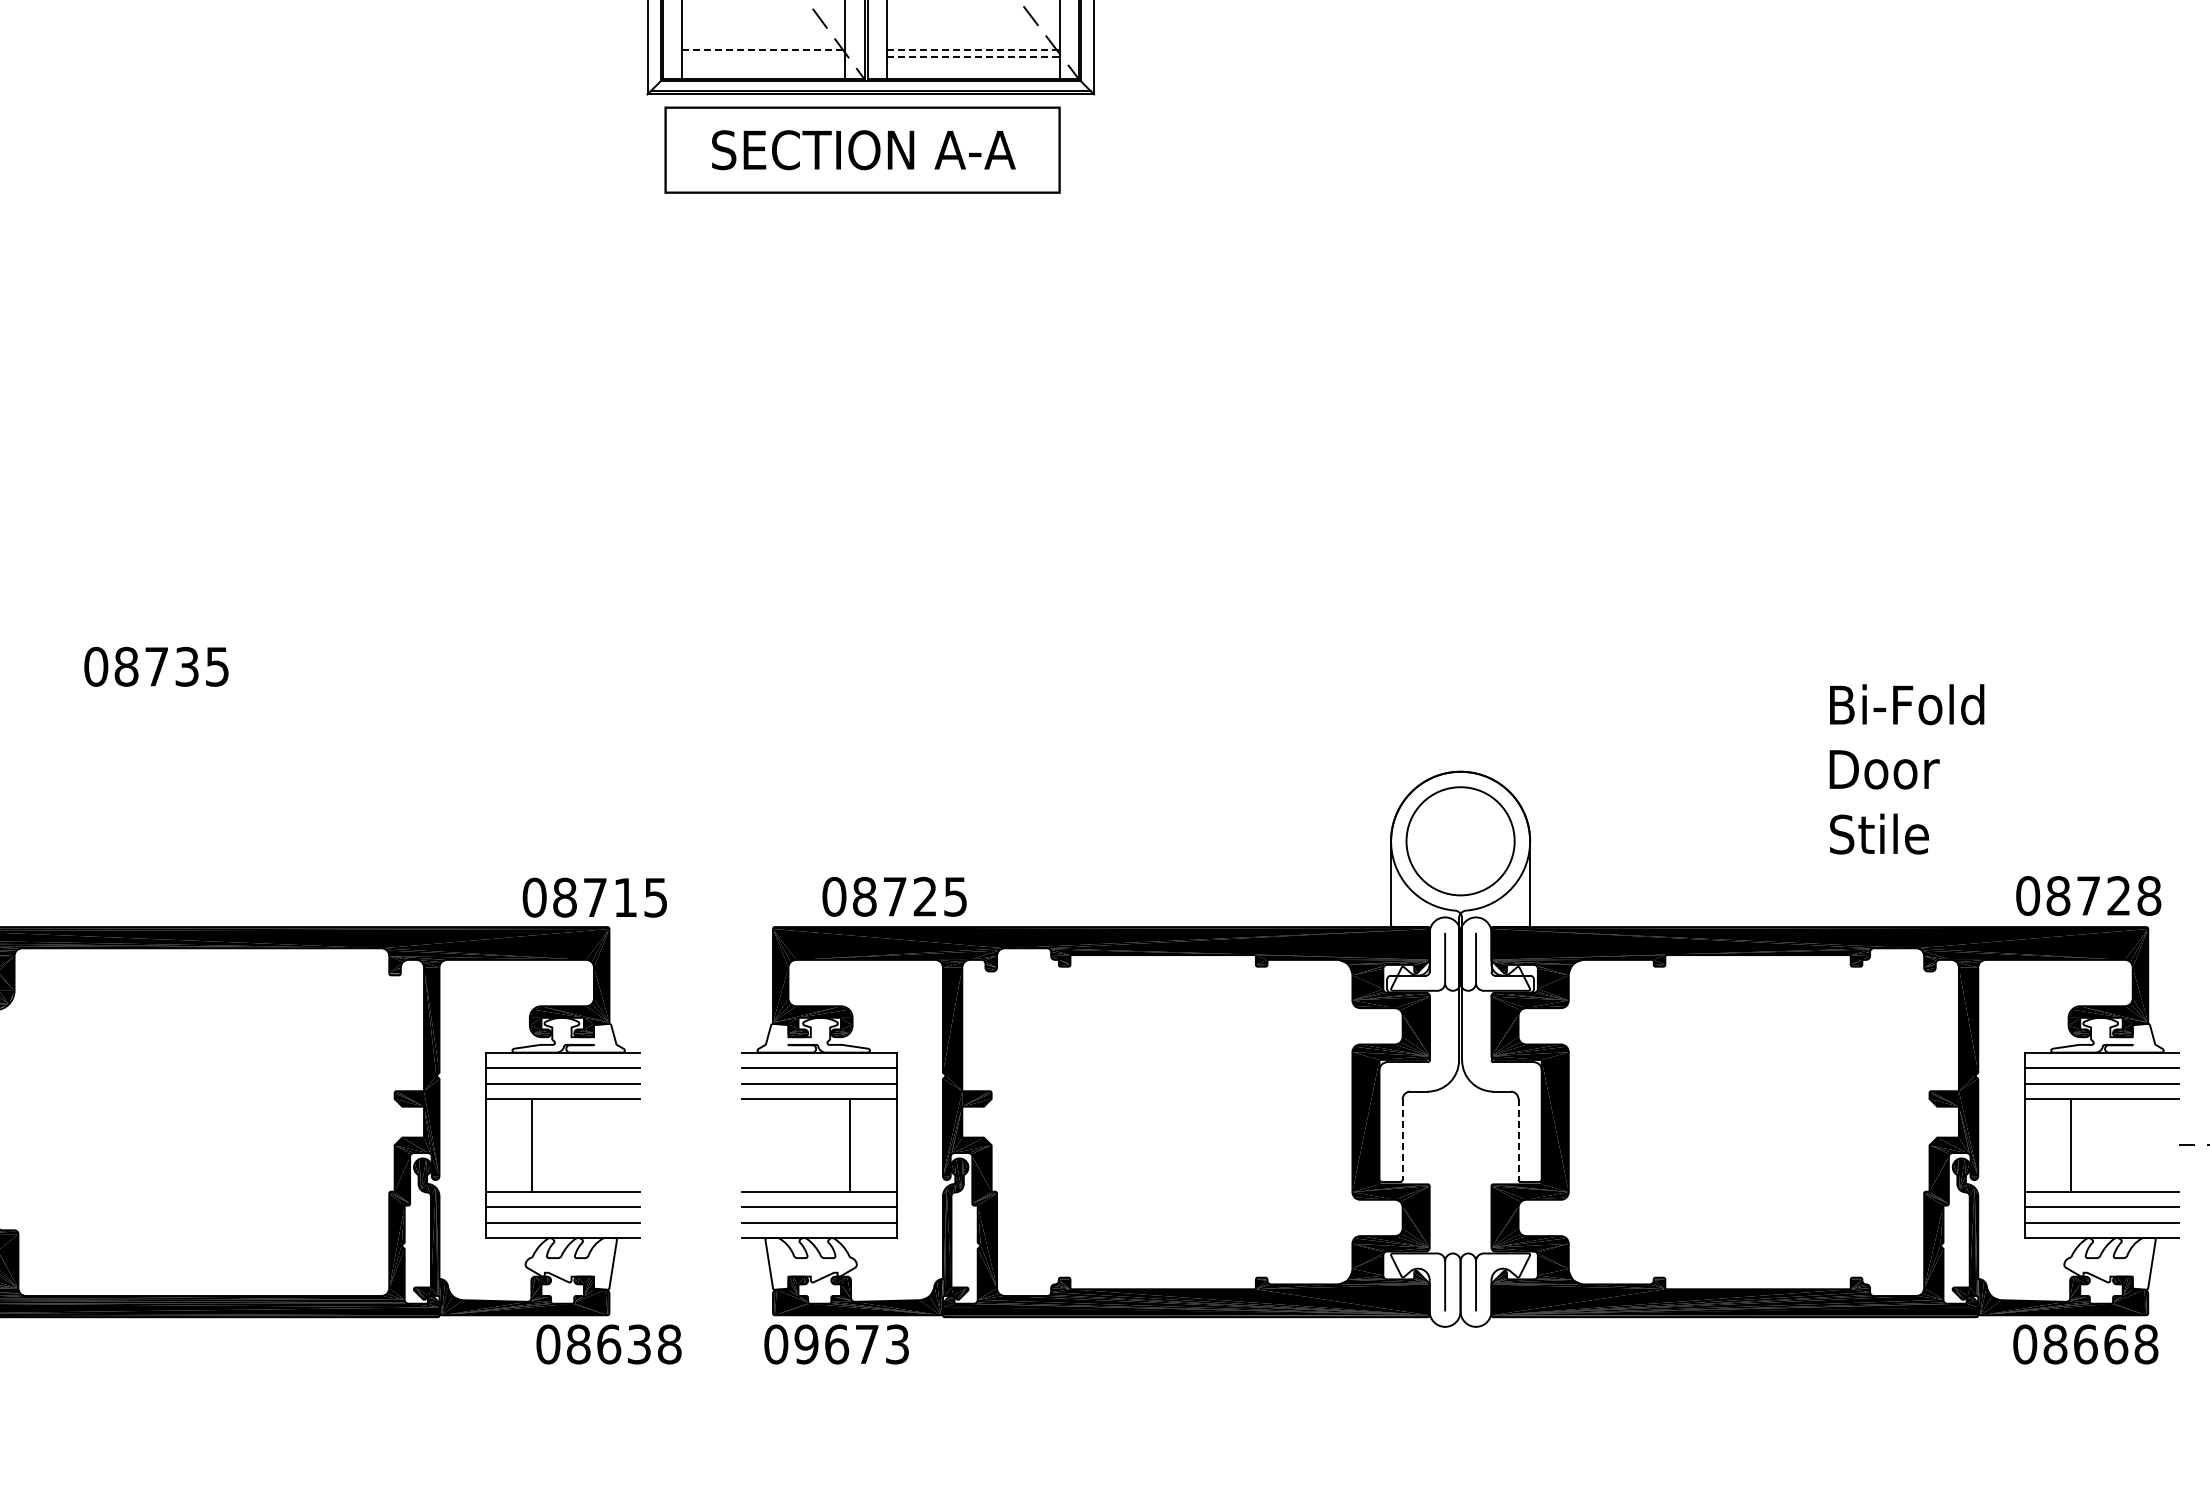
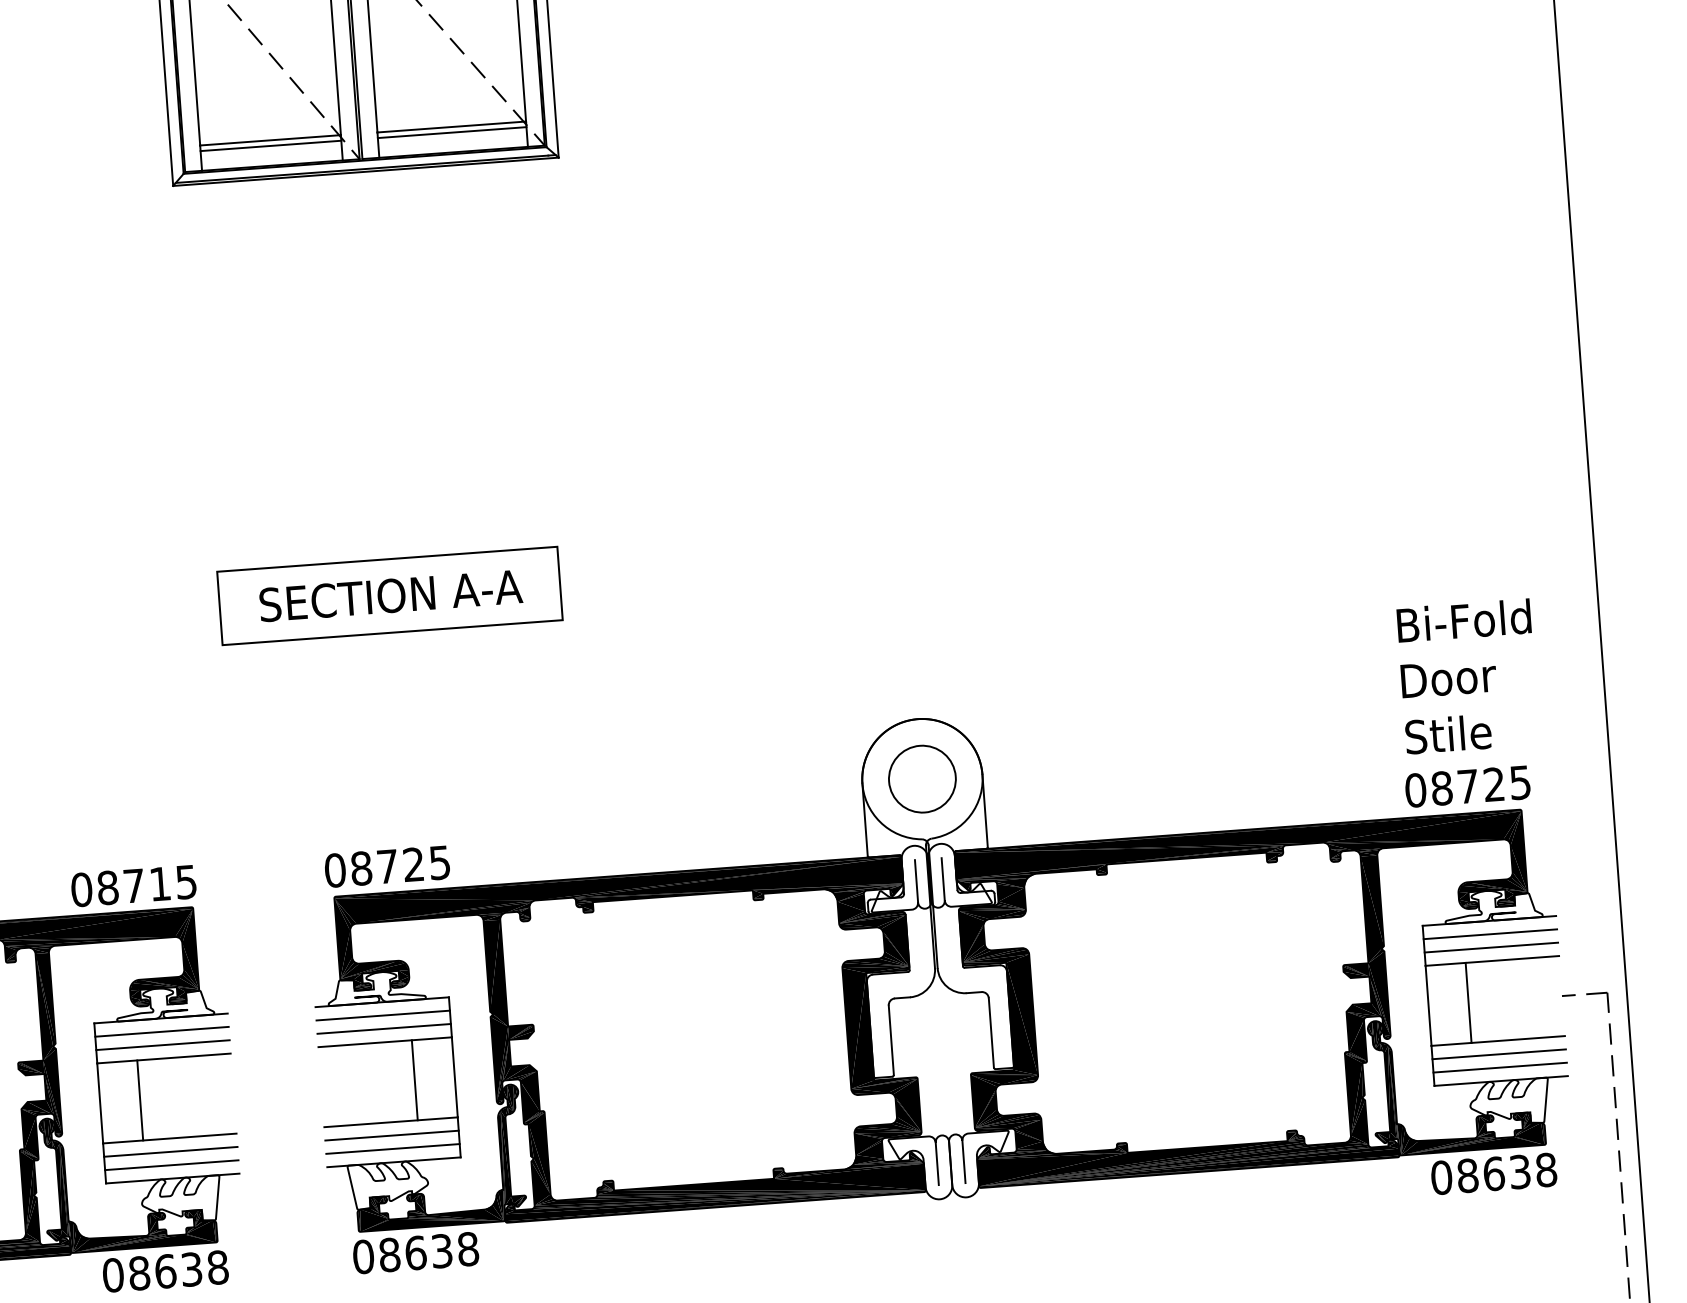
line: (763, 50) -> (270, 140), dashed -> solid
line: (973, 50) -> (451, 127), dashed -> solid
line: (763, 56) -> (270, 145), added
line: (973, 56) -> (452, 132), dashed -> solid
text: (862, 149) -> (389, 595), moved
text: (1906, 769) -> (1467, 676), moved
circle: (1460, 840) -> (922, 778), size x0.71
text: (2149, 895) -> (1520, 782), 08728 -> 08725
text: (894, 896) -> (387, 866), moved
text: (594, 897) -> (133, 885), moved
line: (1402, 1140) -> (891, 1041), dashed -> solid
line: (1518, 1140) -> (991, 1033), dashed -> solid
text: (608, 1344) -> (165, 1271), moved
text: (851, 1344) -> (428, 1252), 09673 -> 08638
text: (2116, 1344) -> (1520, 1171), 08668 -> 08638

